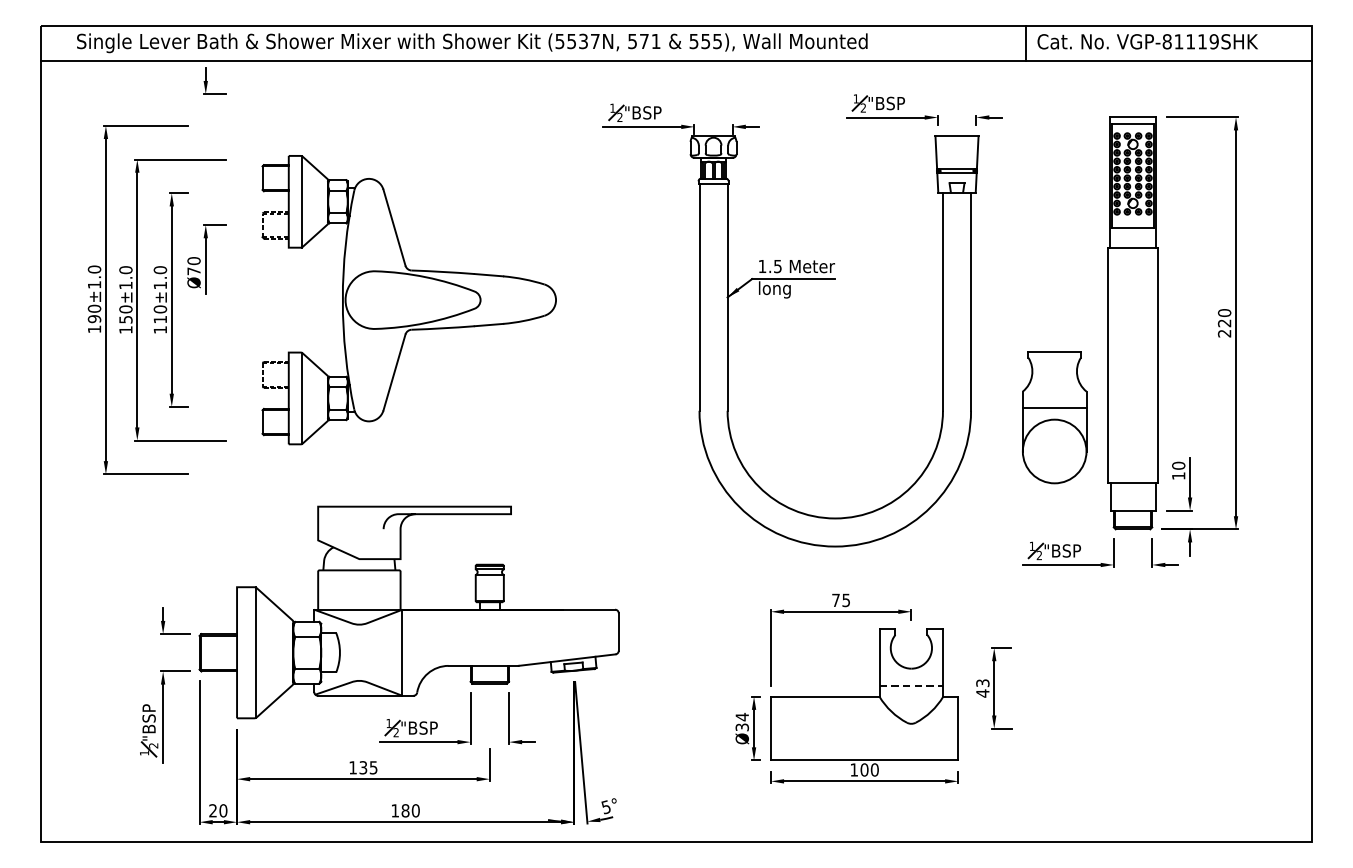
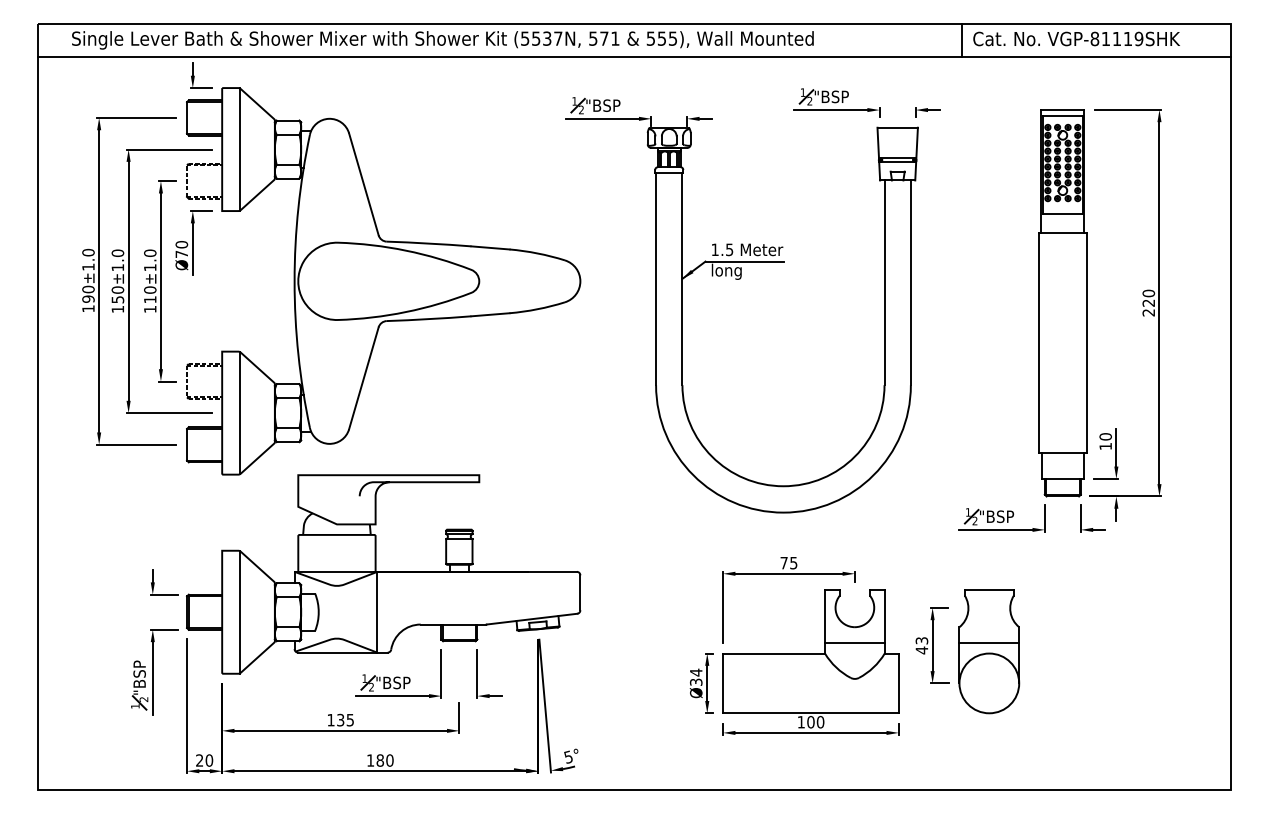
part: (408, 300) -> (383, 281), size x1.43
part: (1054, 417) -> (989, 651), moved
line: (910, 686) -> (854, 643), dashed -> solid

